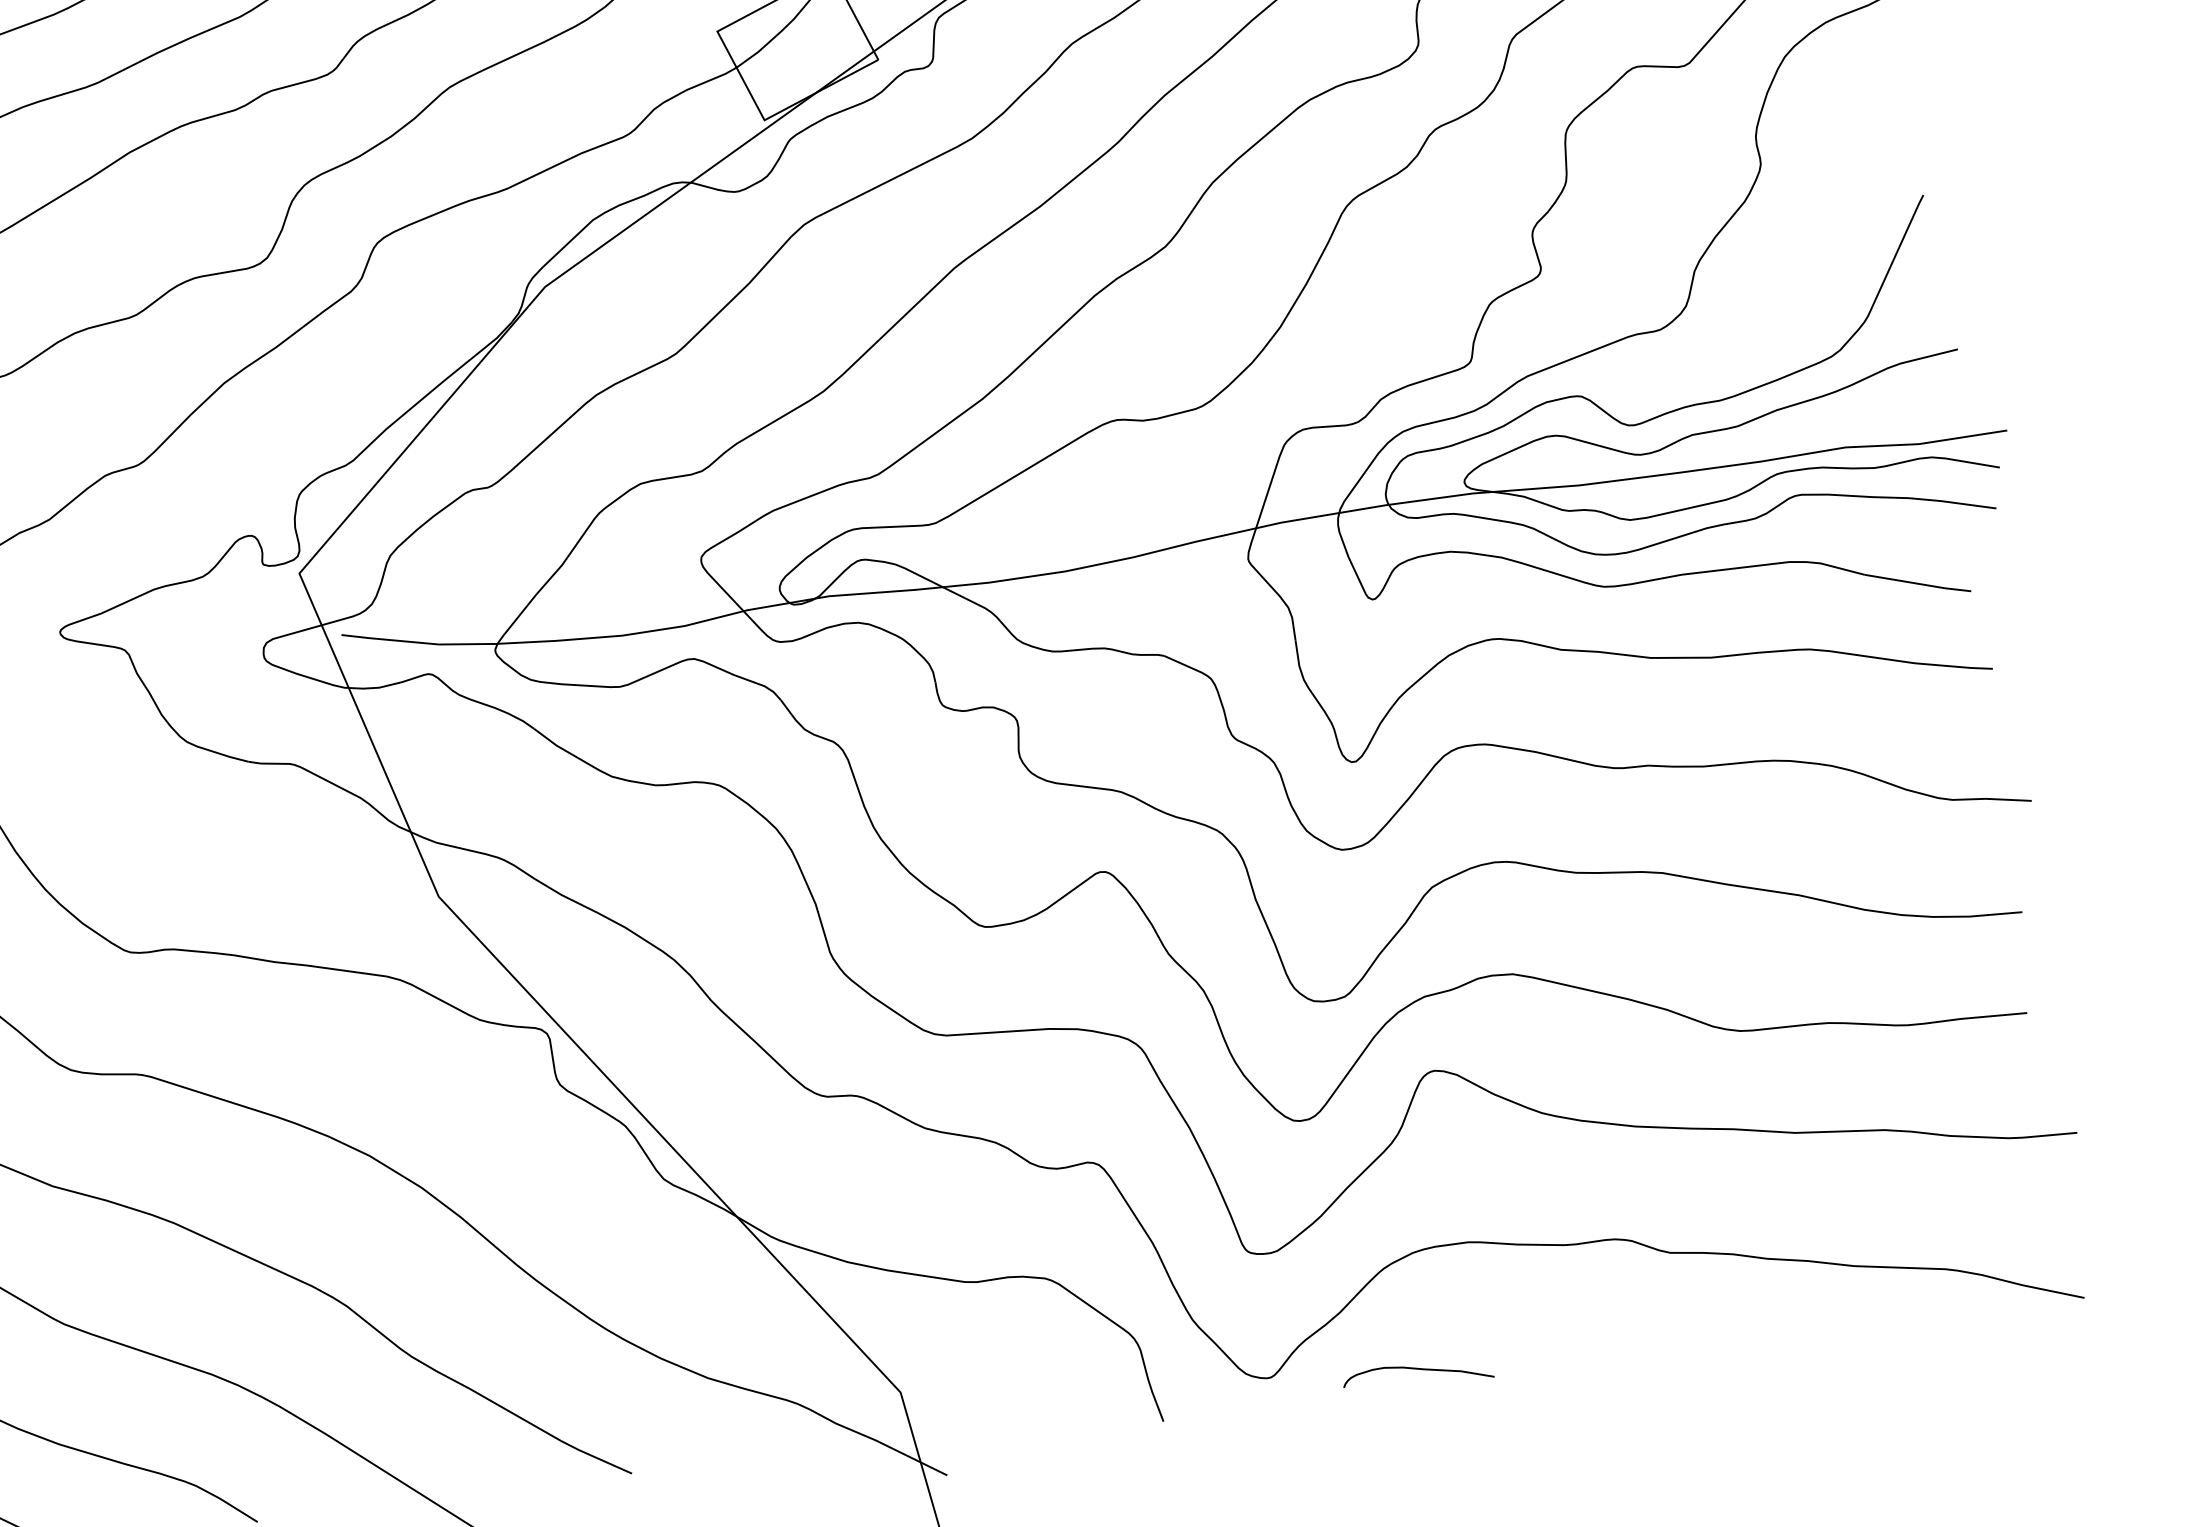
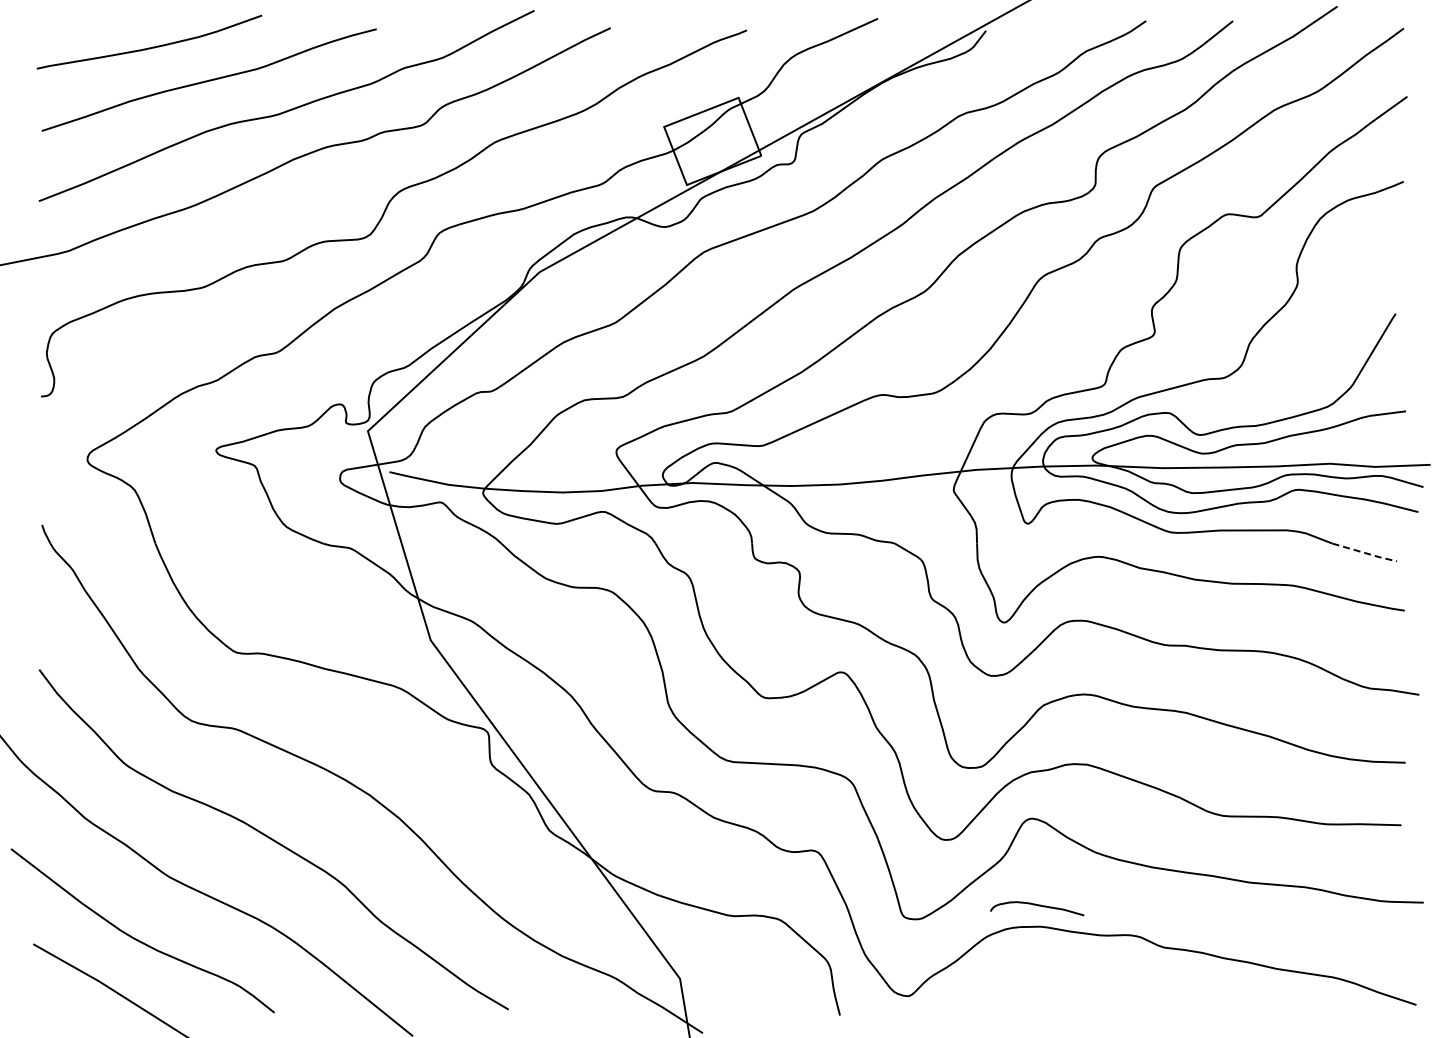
line: (1919, 584) -> (1365, 553), solid -> dashed
curve: (1419, 1370) -> (1038, 906), moved

